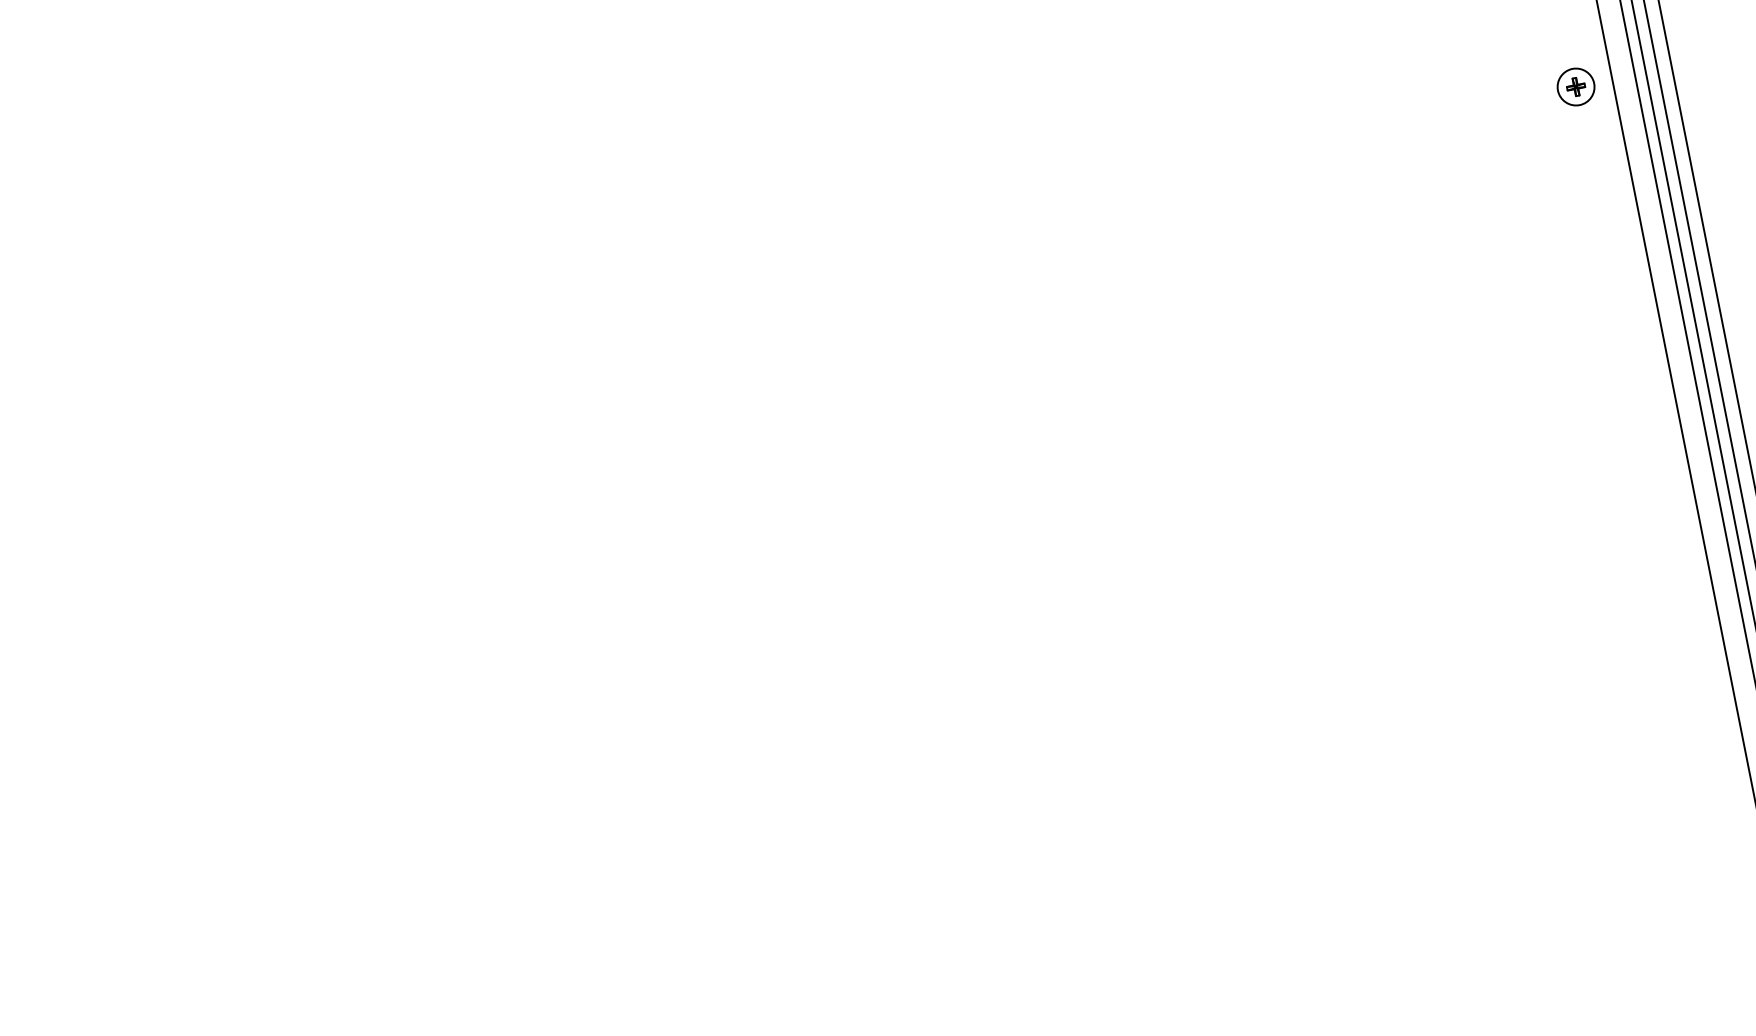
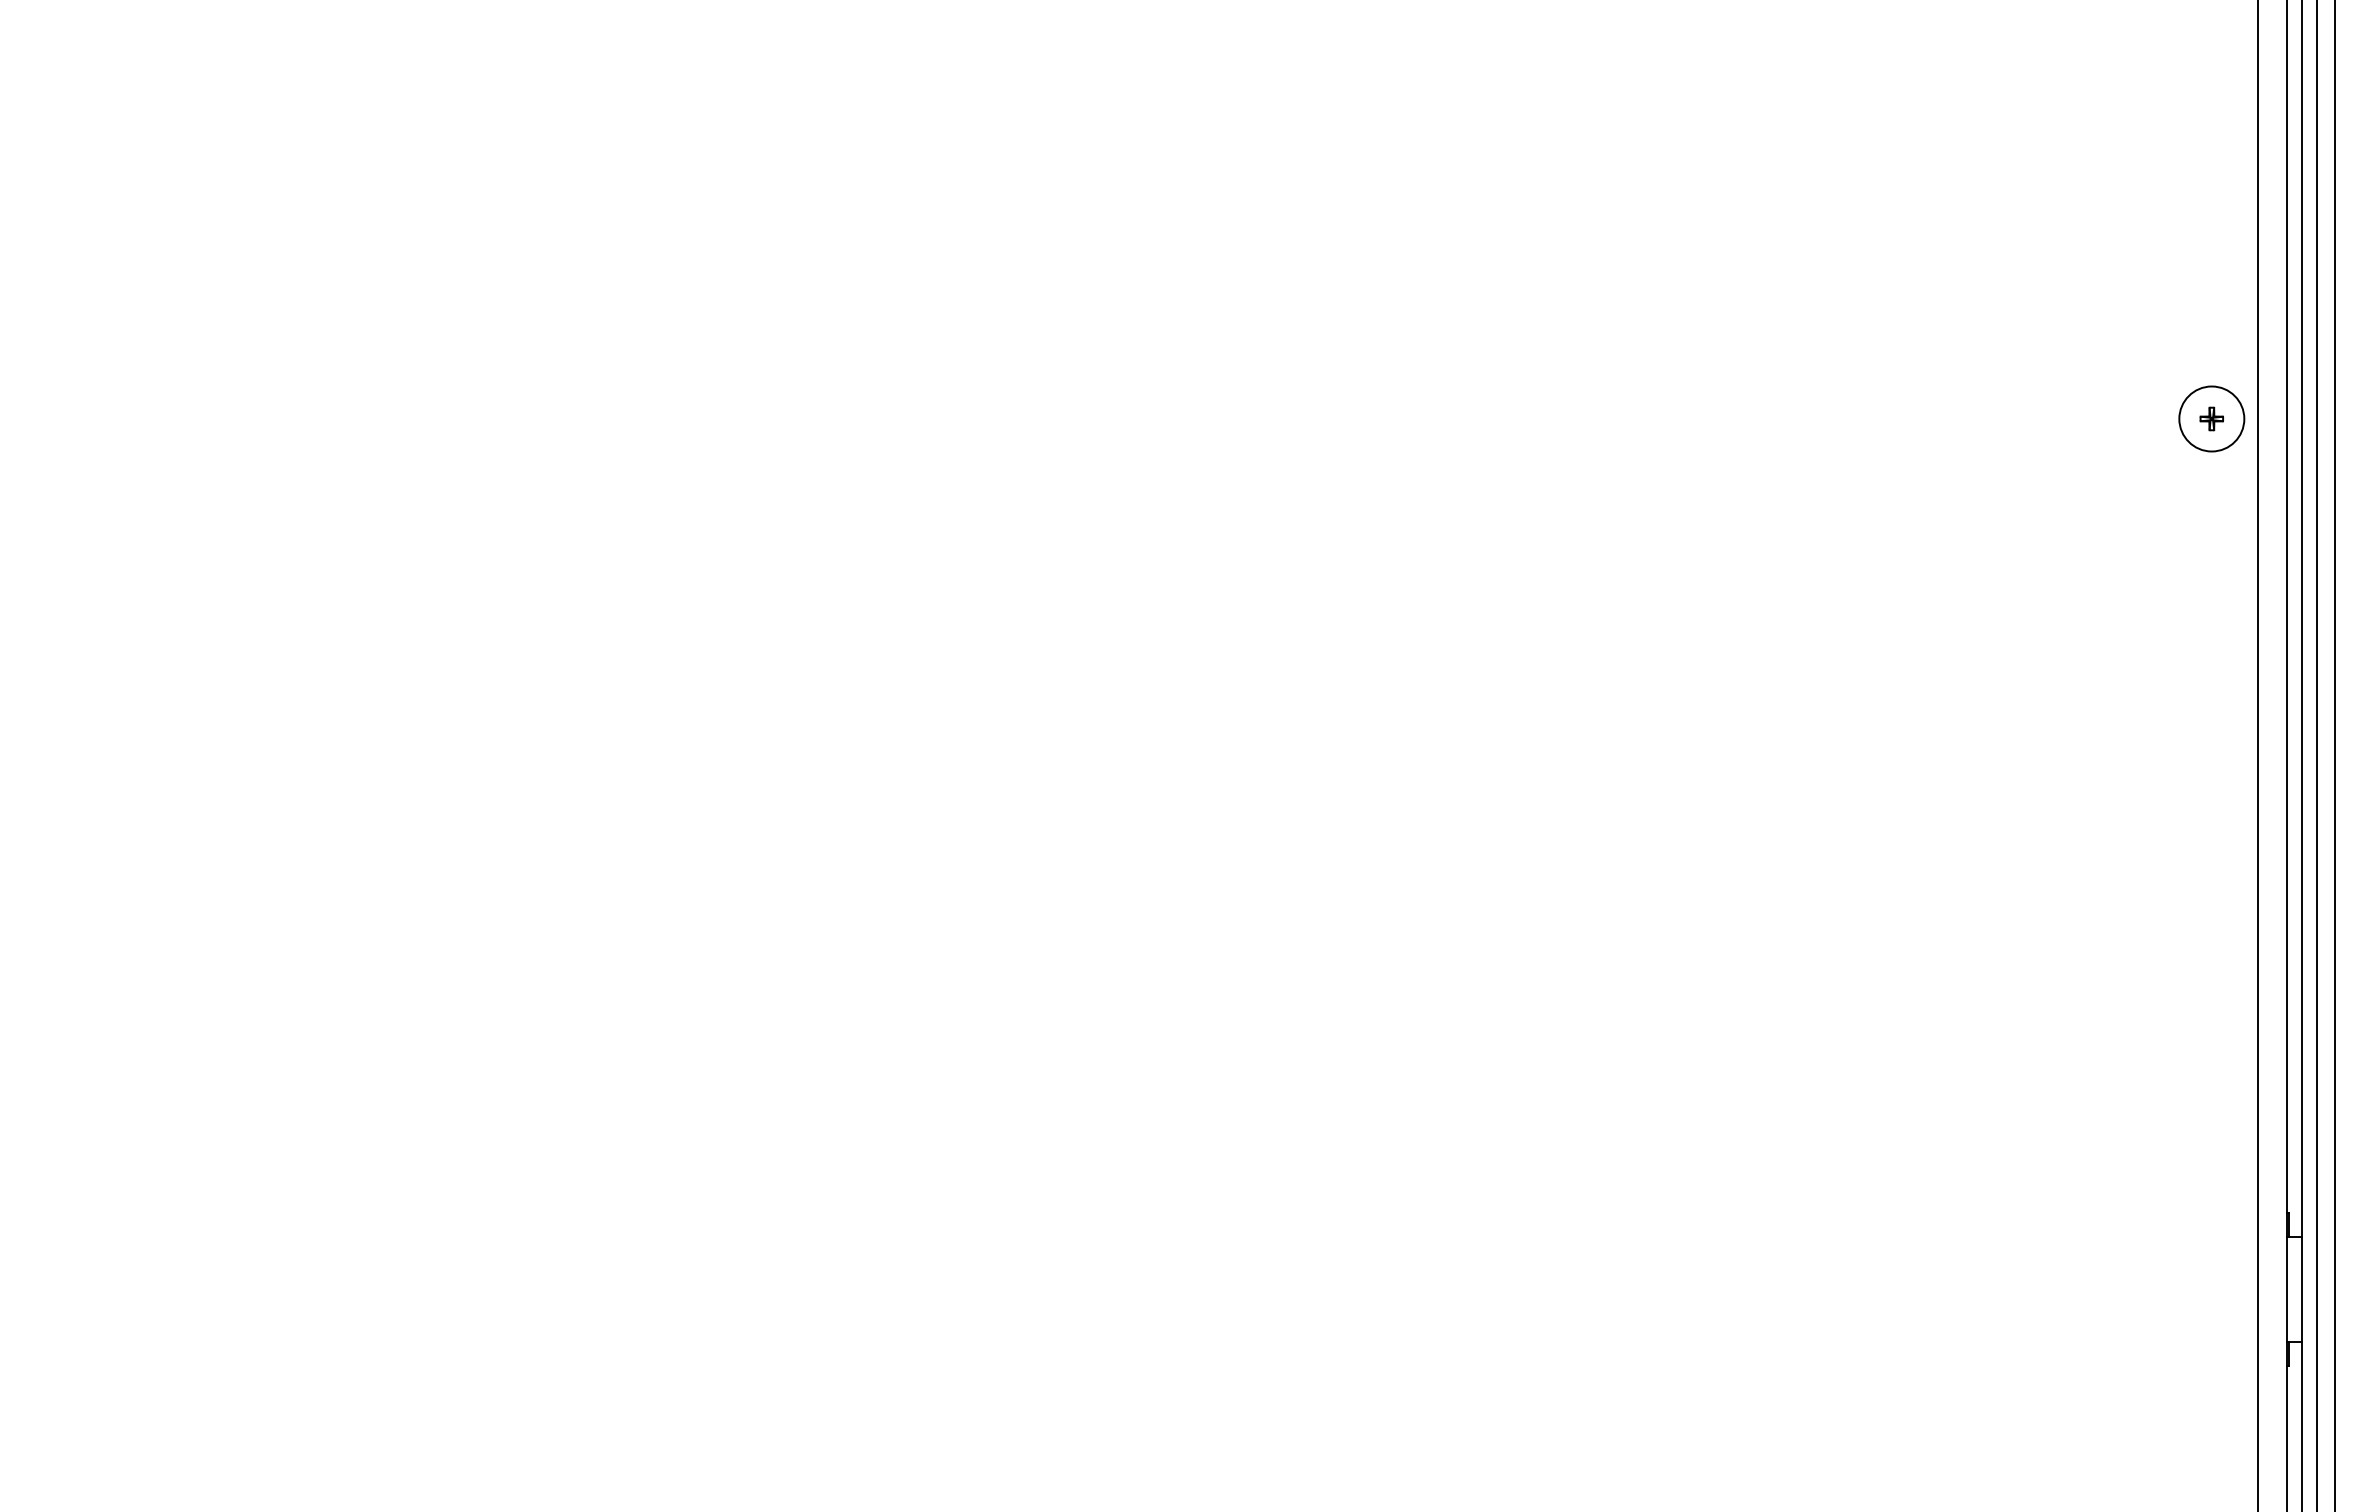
circle: (1575, 86) -> (2211, 418), size x1.4

